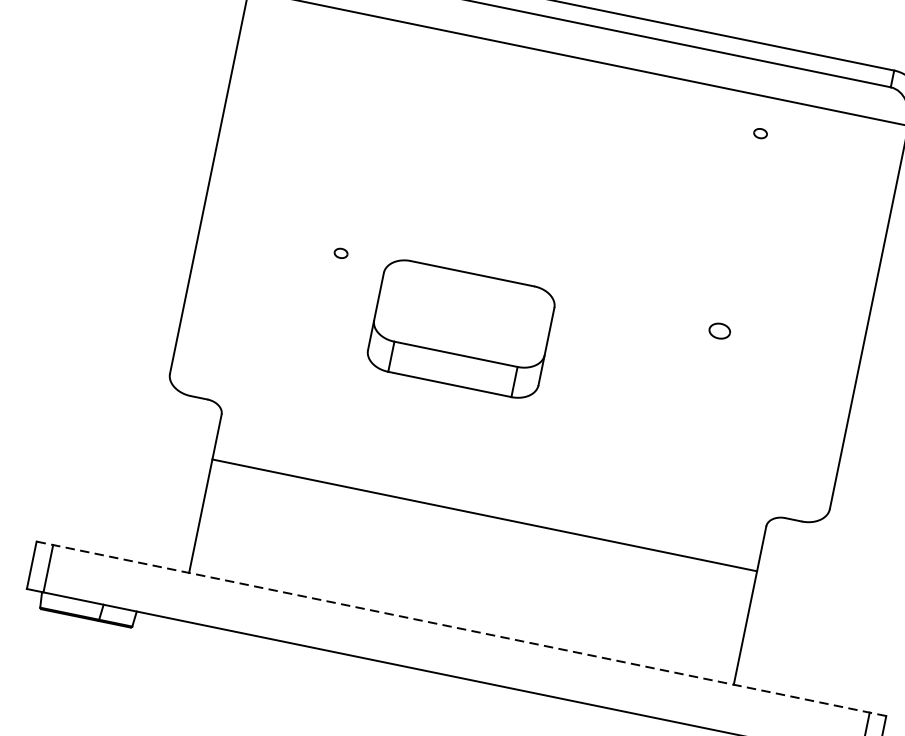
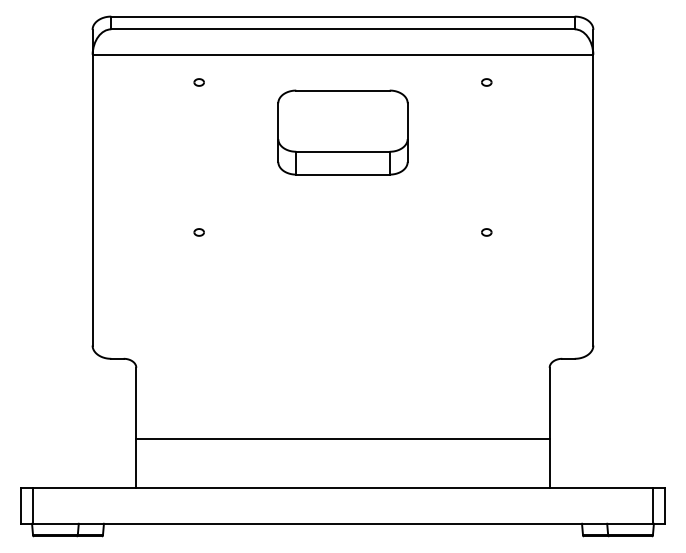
part: (380, 55) -> (198, 82), added
part: (460, 328) -> (342, 132), moved
part: (719, 331) -> (486, 232), size x0.62
line: (484, 514) -> (342, 438), moved
line: (462, 628) -> (343, 487), dashed -> solid

